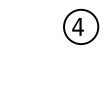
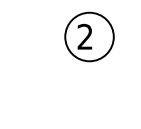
text: (77, 26) -> (84, 36), 4 -> 2

